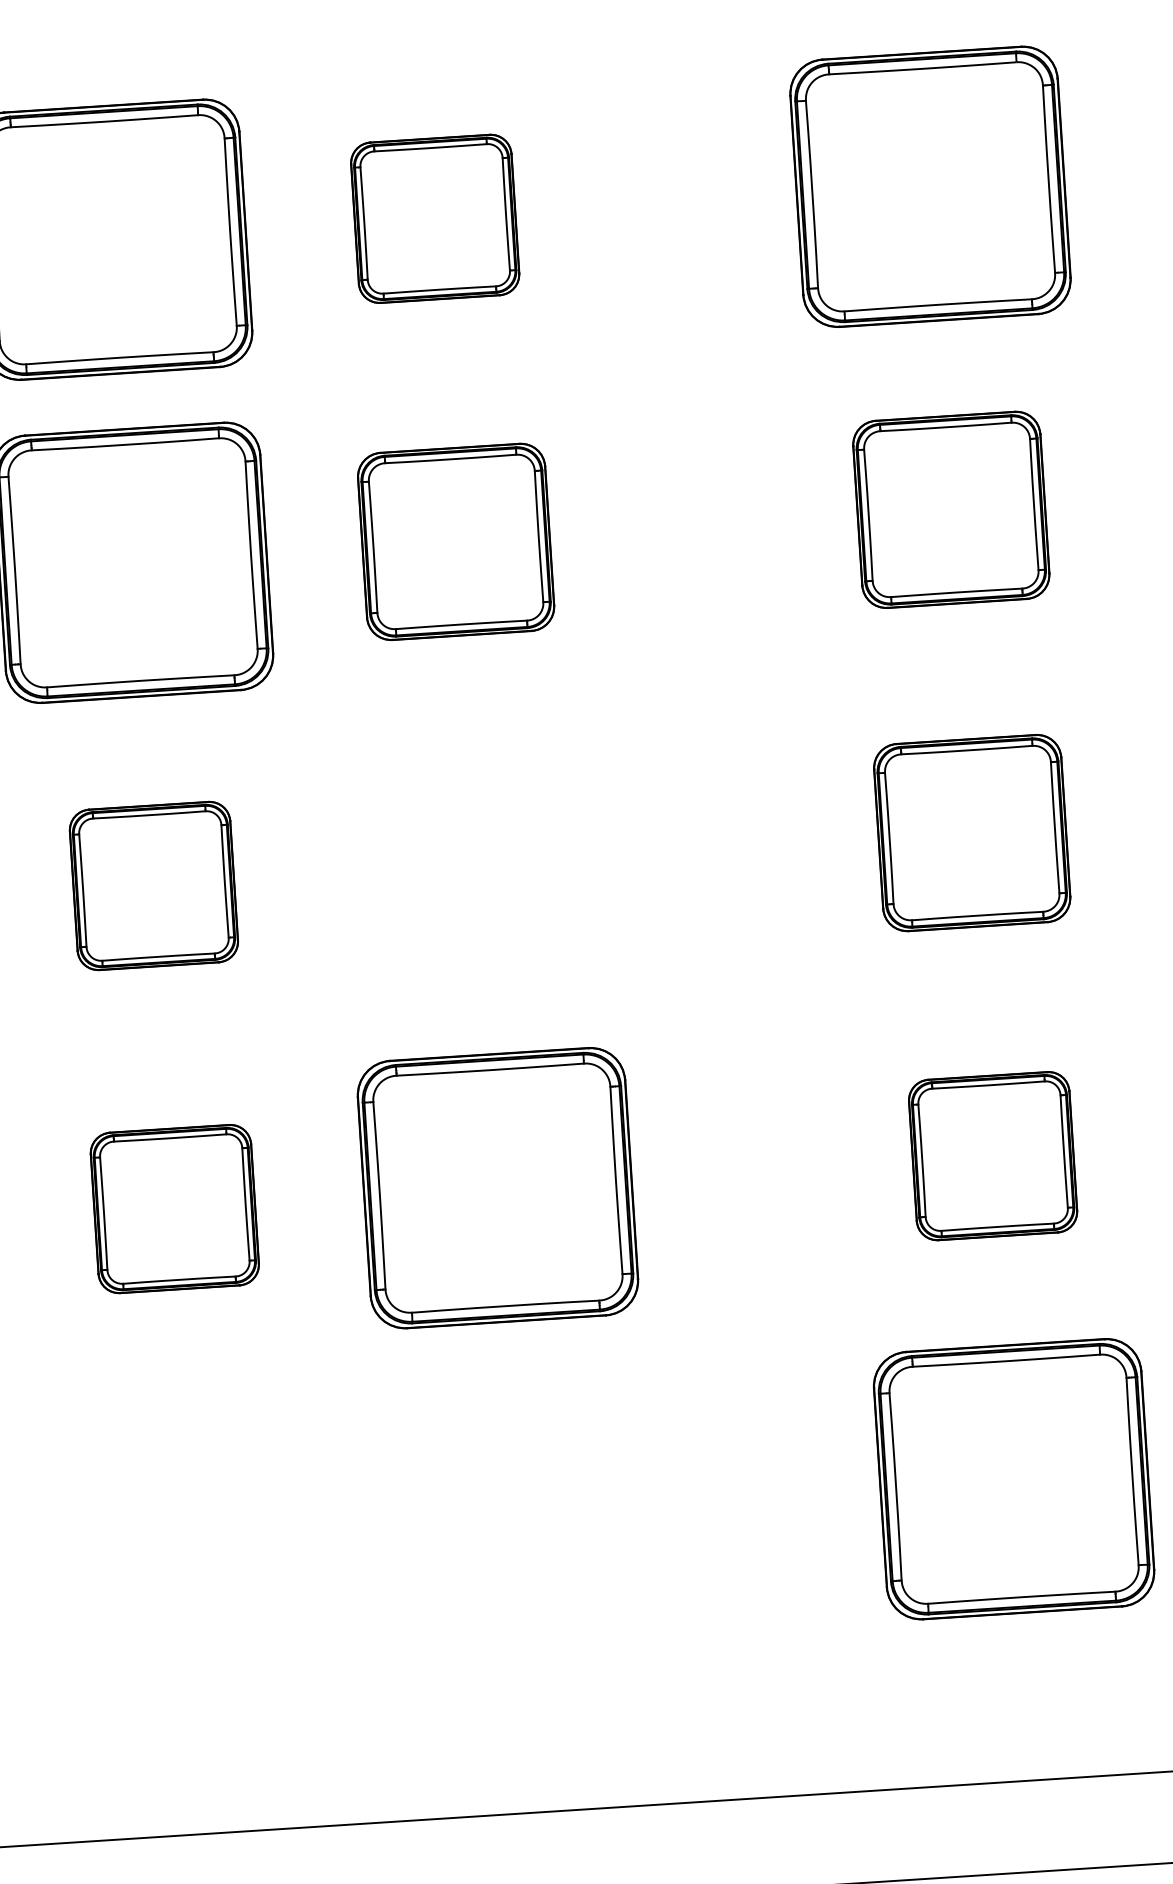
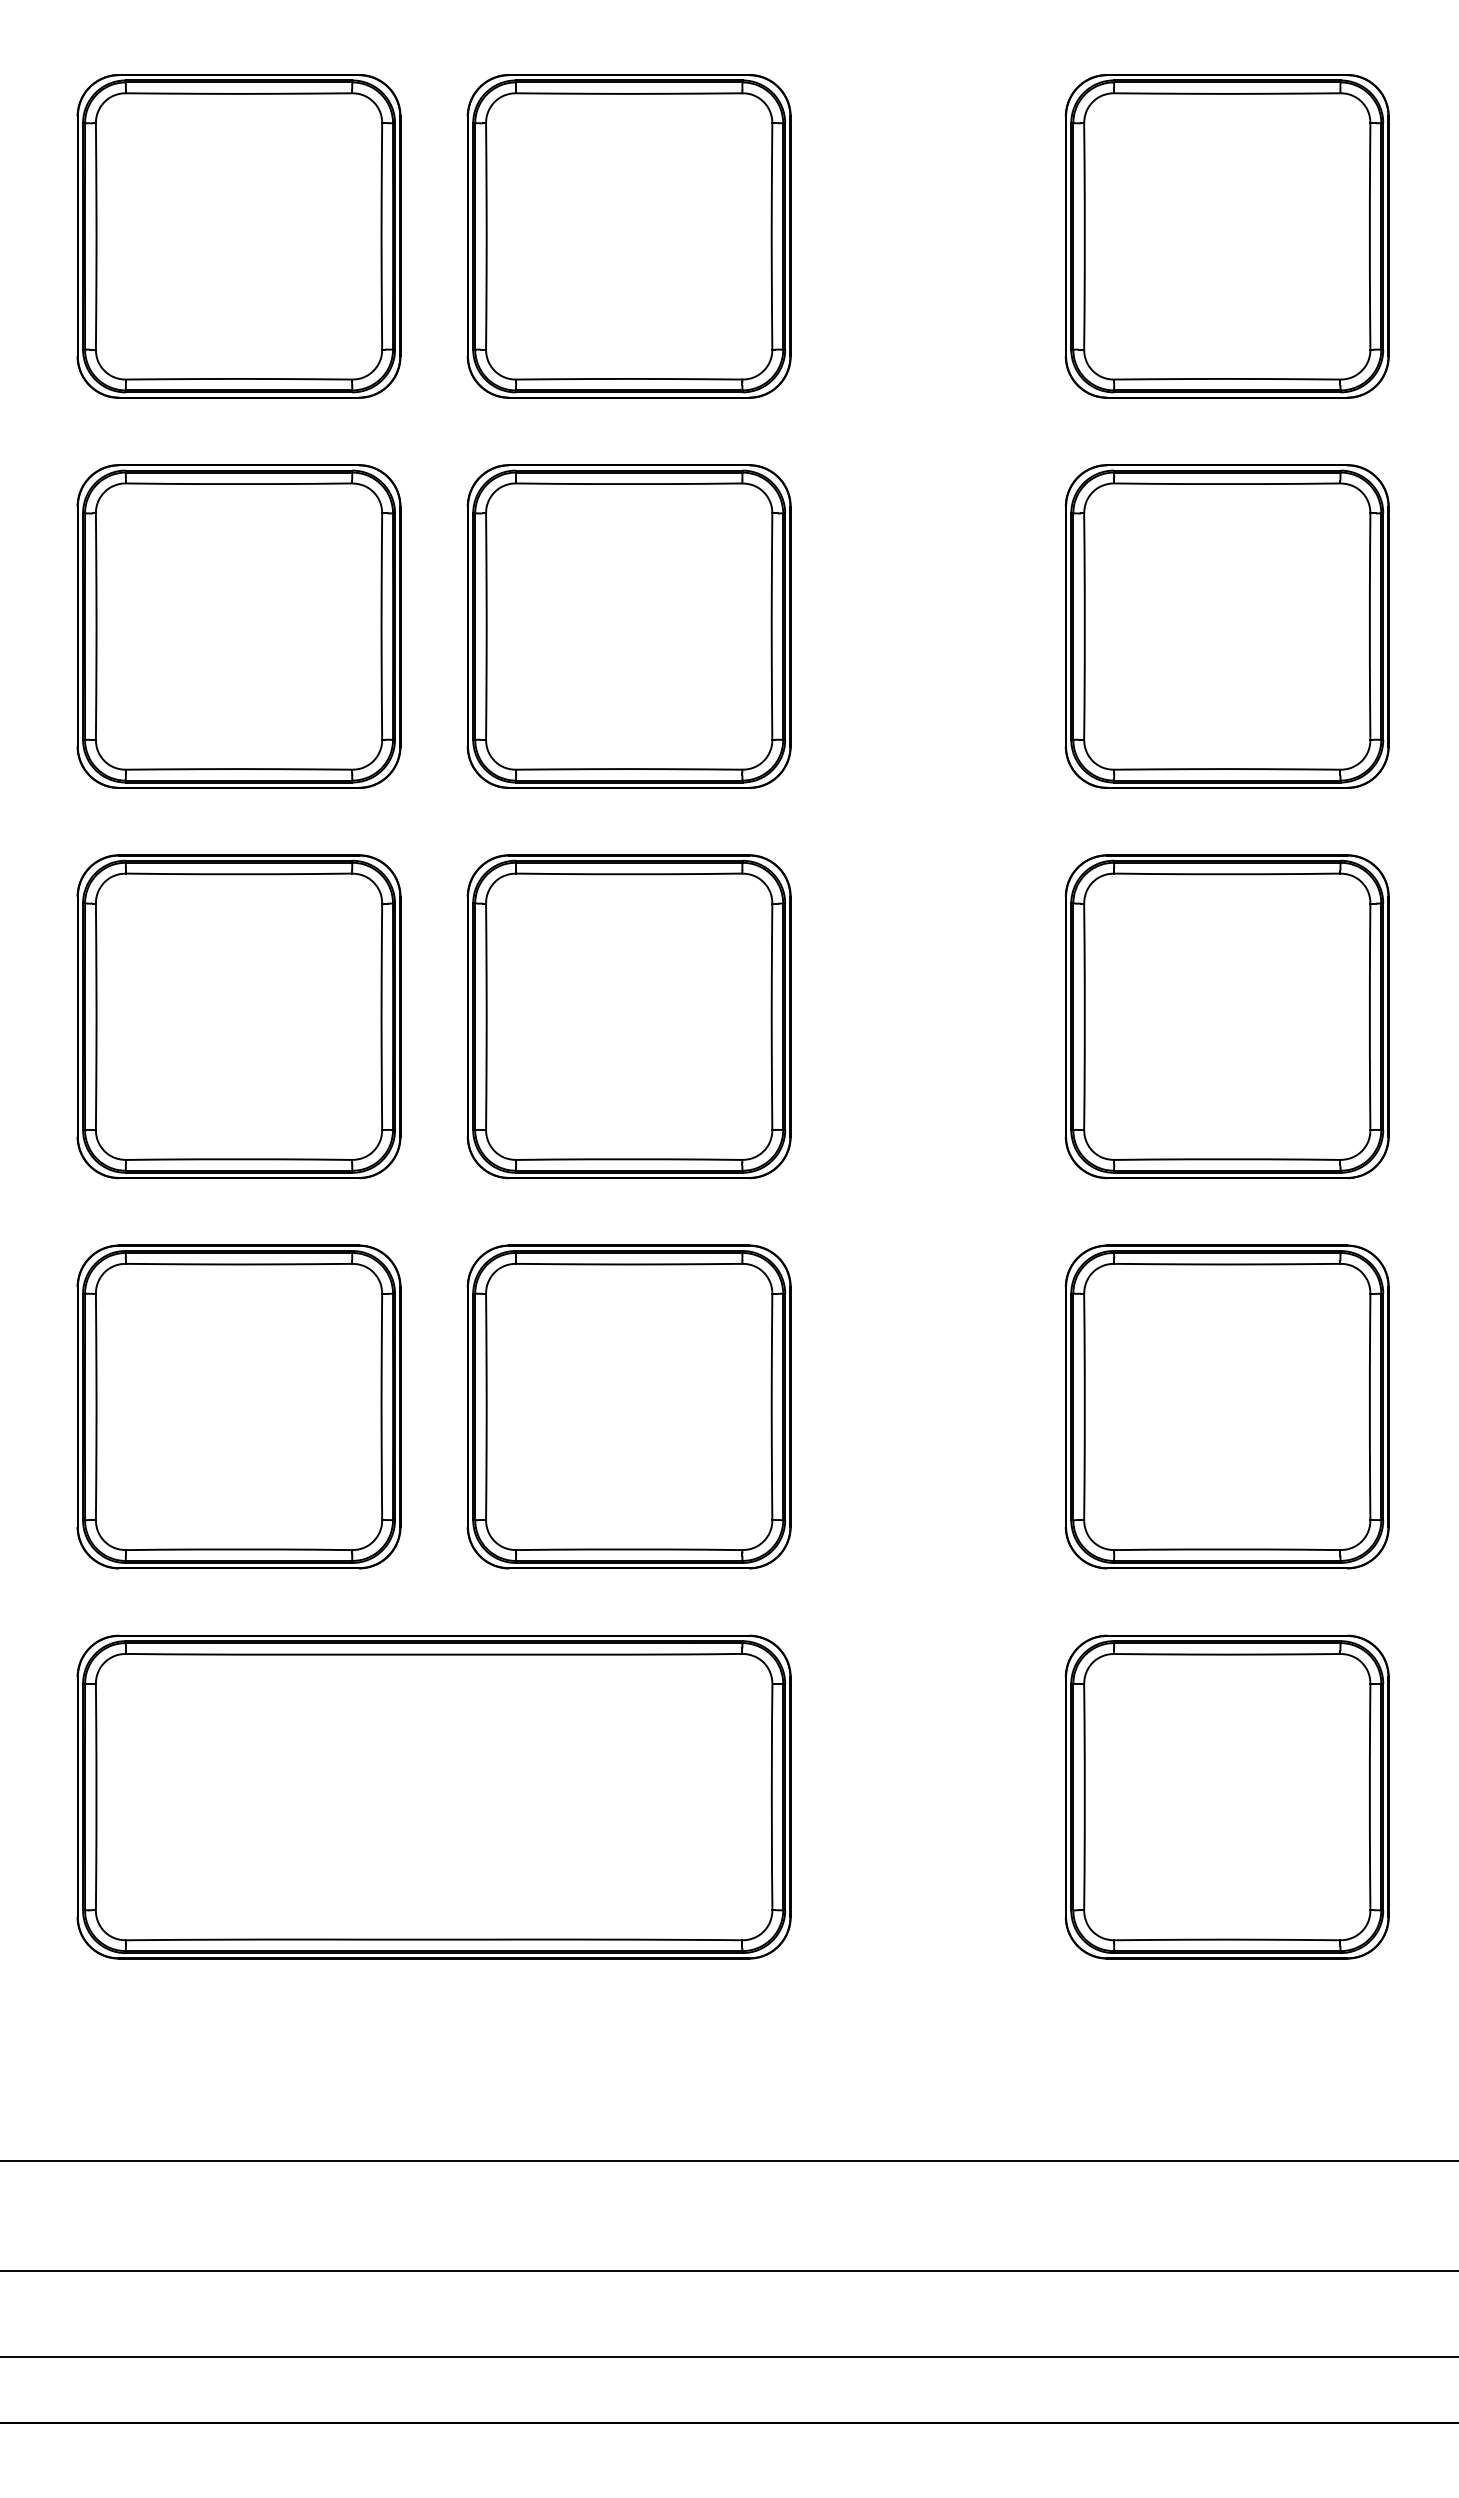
part: (434, 218) -> (628, 236), size x1.67
part: (950, 509) -> (1226, 626), size x1.43
part: (455, 541) -> (628, 626), size x1.43
part: (971, 832) -> (1226, 1016), size x1.43
part: (476, 864) -> (628, 1016), added
part: (153, 885) -> (238, 1016), size x1.67
part: (992, 1155) -> (1226, 1406), size x1.67
part: (174, 1208) -> (238, 1406), size x1.67
part: (356, 1521) -> (433, 1796), added

